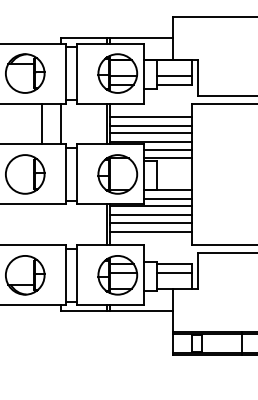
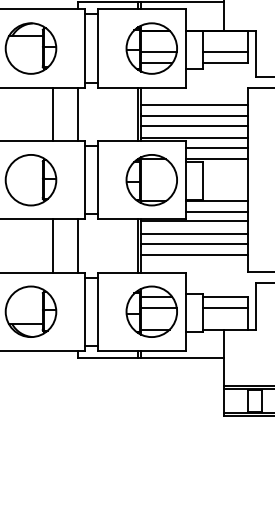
line: (42, 224) -> (53, 245), added
line: (61, 224) -> (78, 245), added

